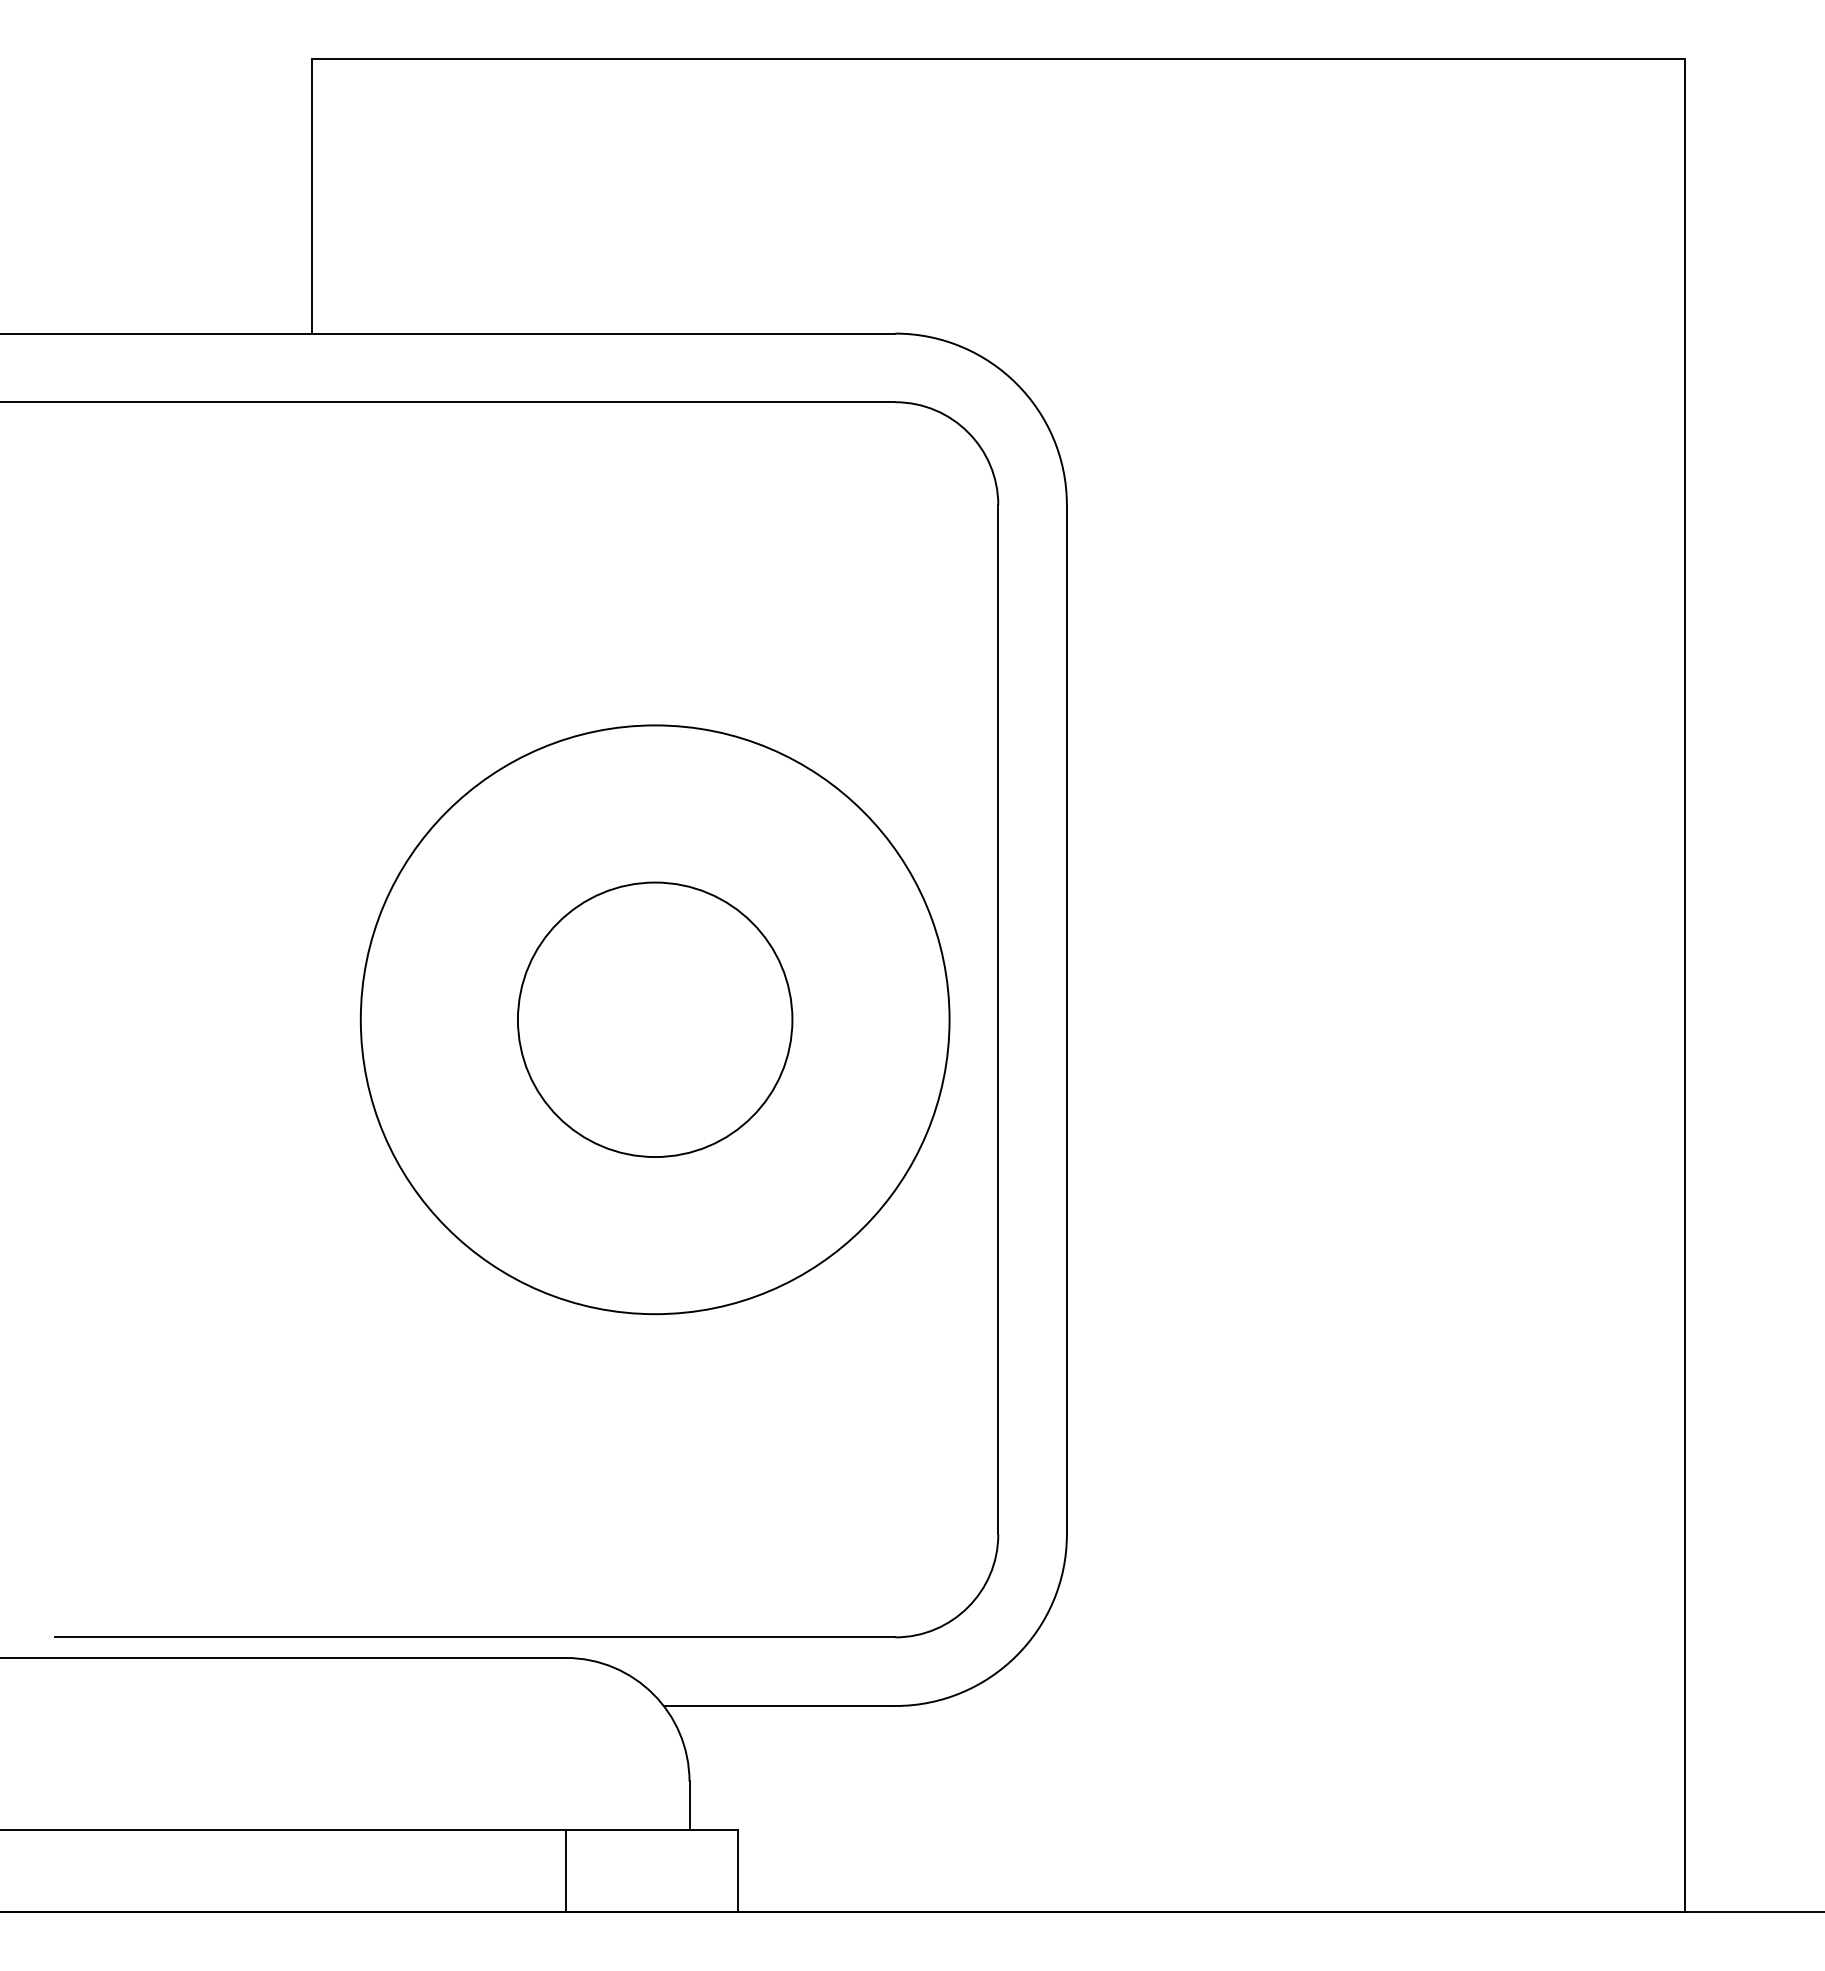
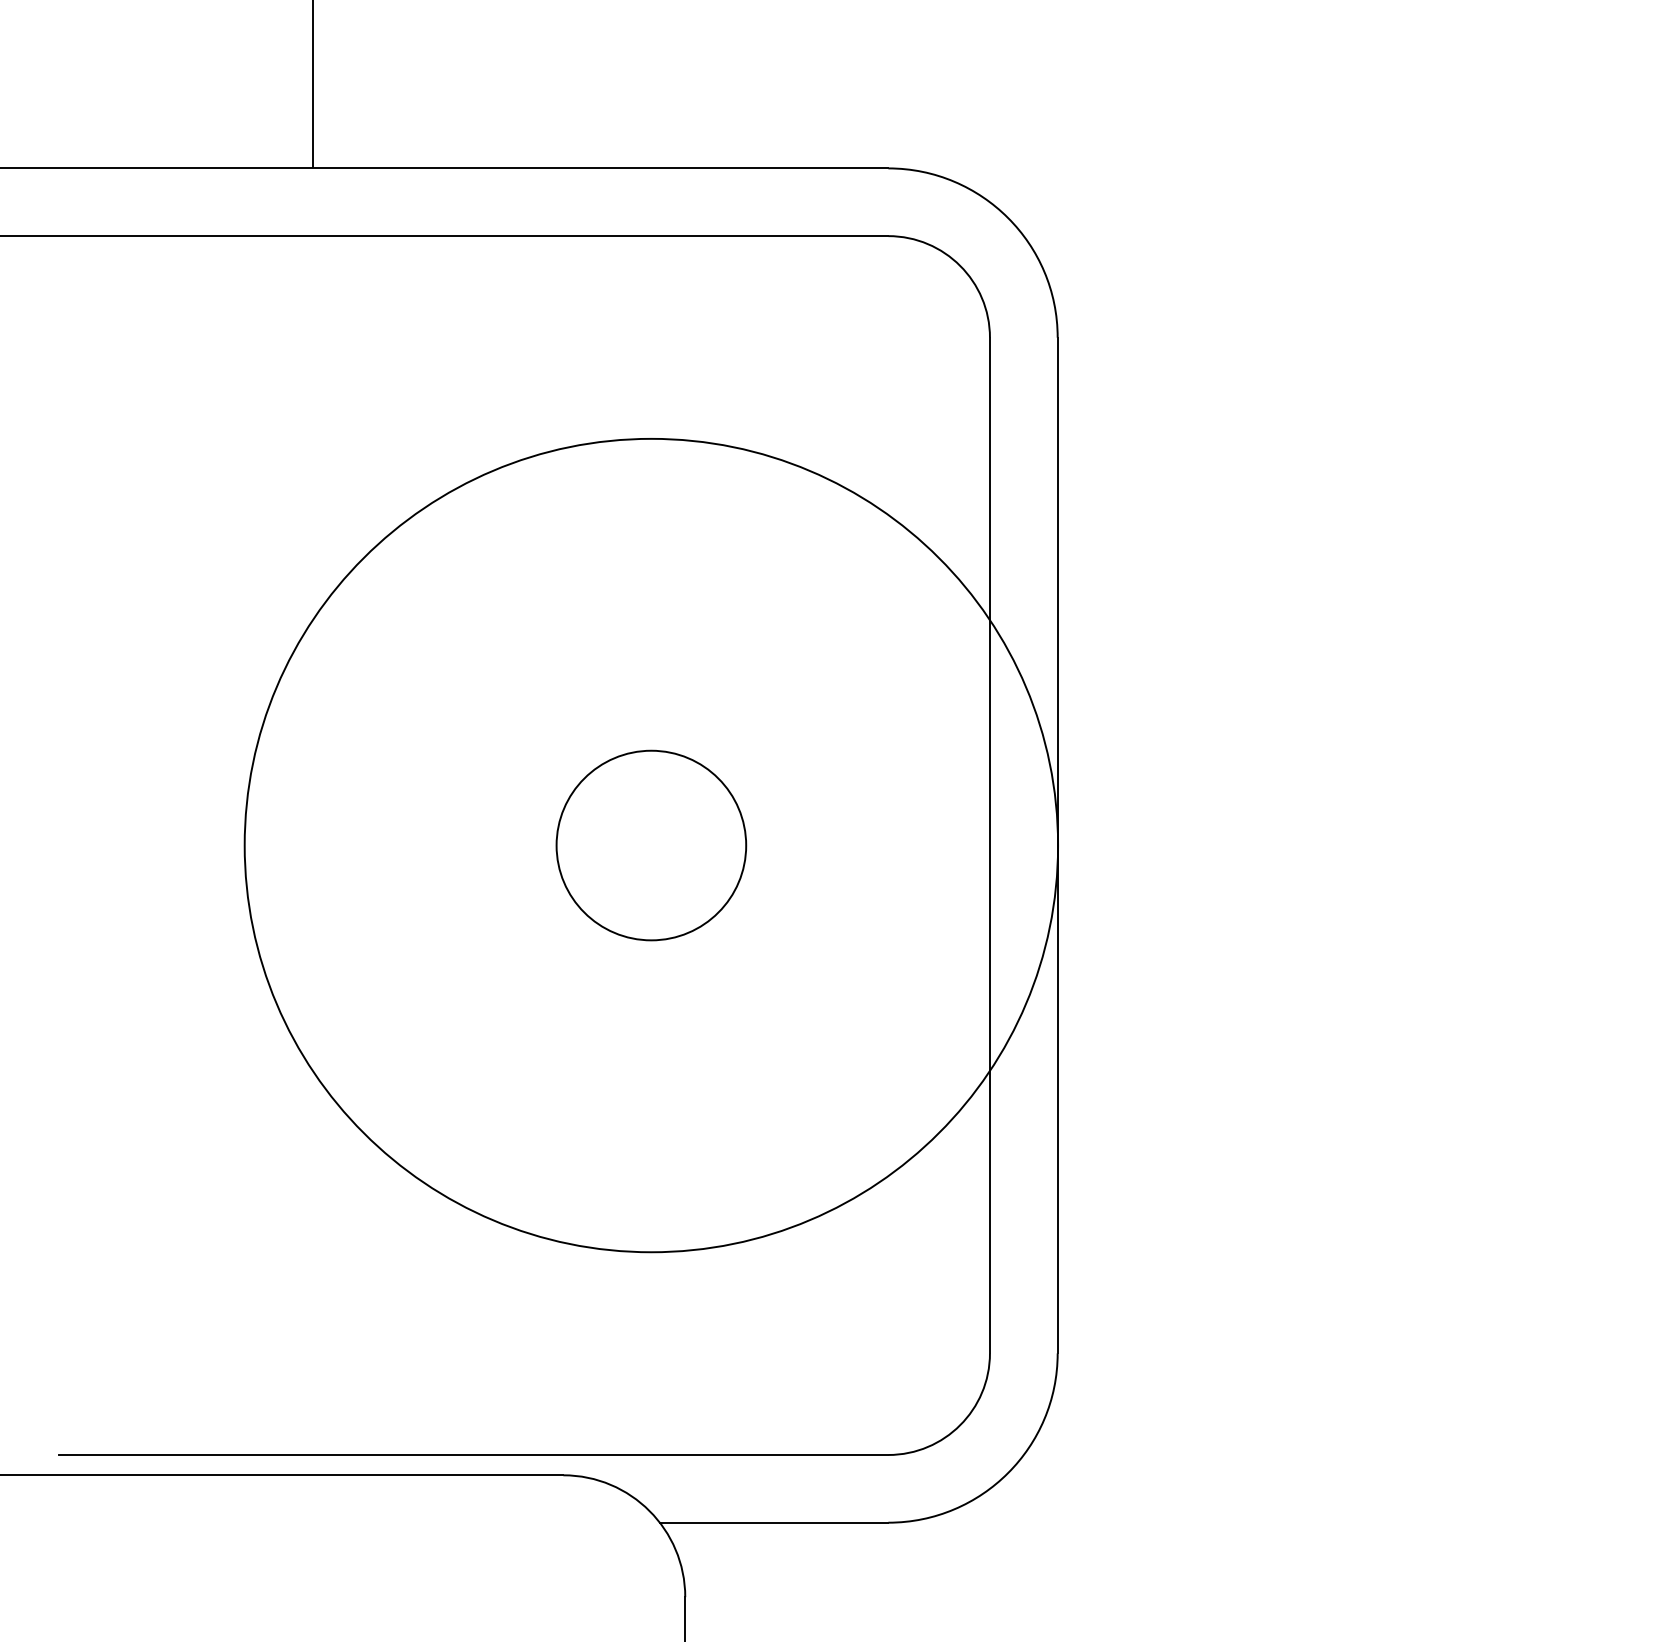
circle: (654, 1019) -> (650, 845), size x0.7
circle: (654, 1019) -> (650, 845), size x1.4

